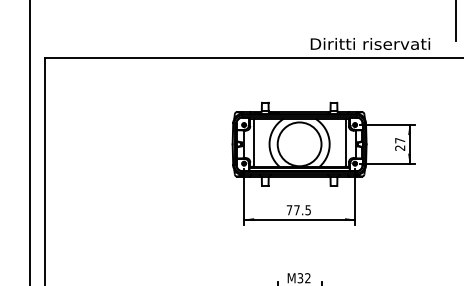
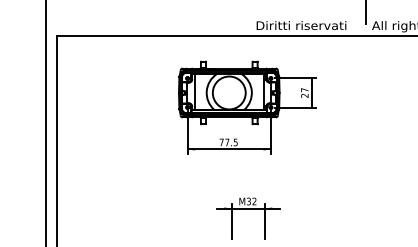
part: (323, 163) -> (247, 107), moved

